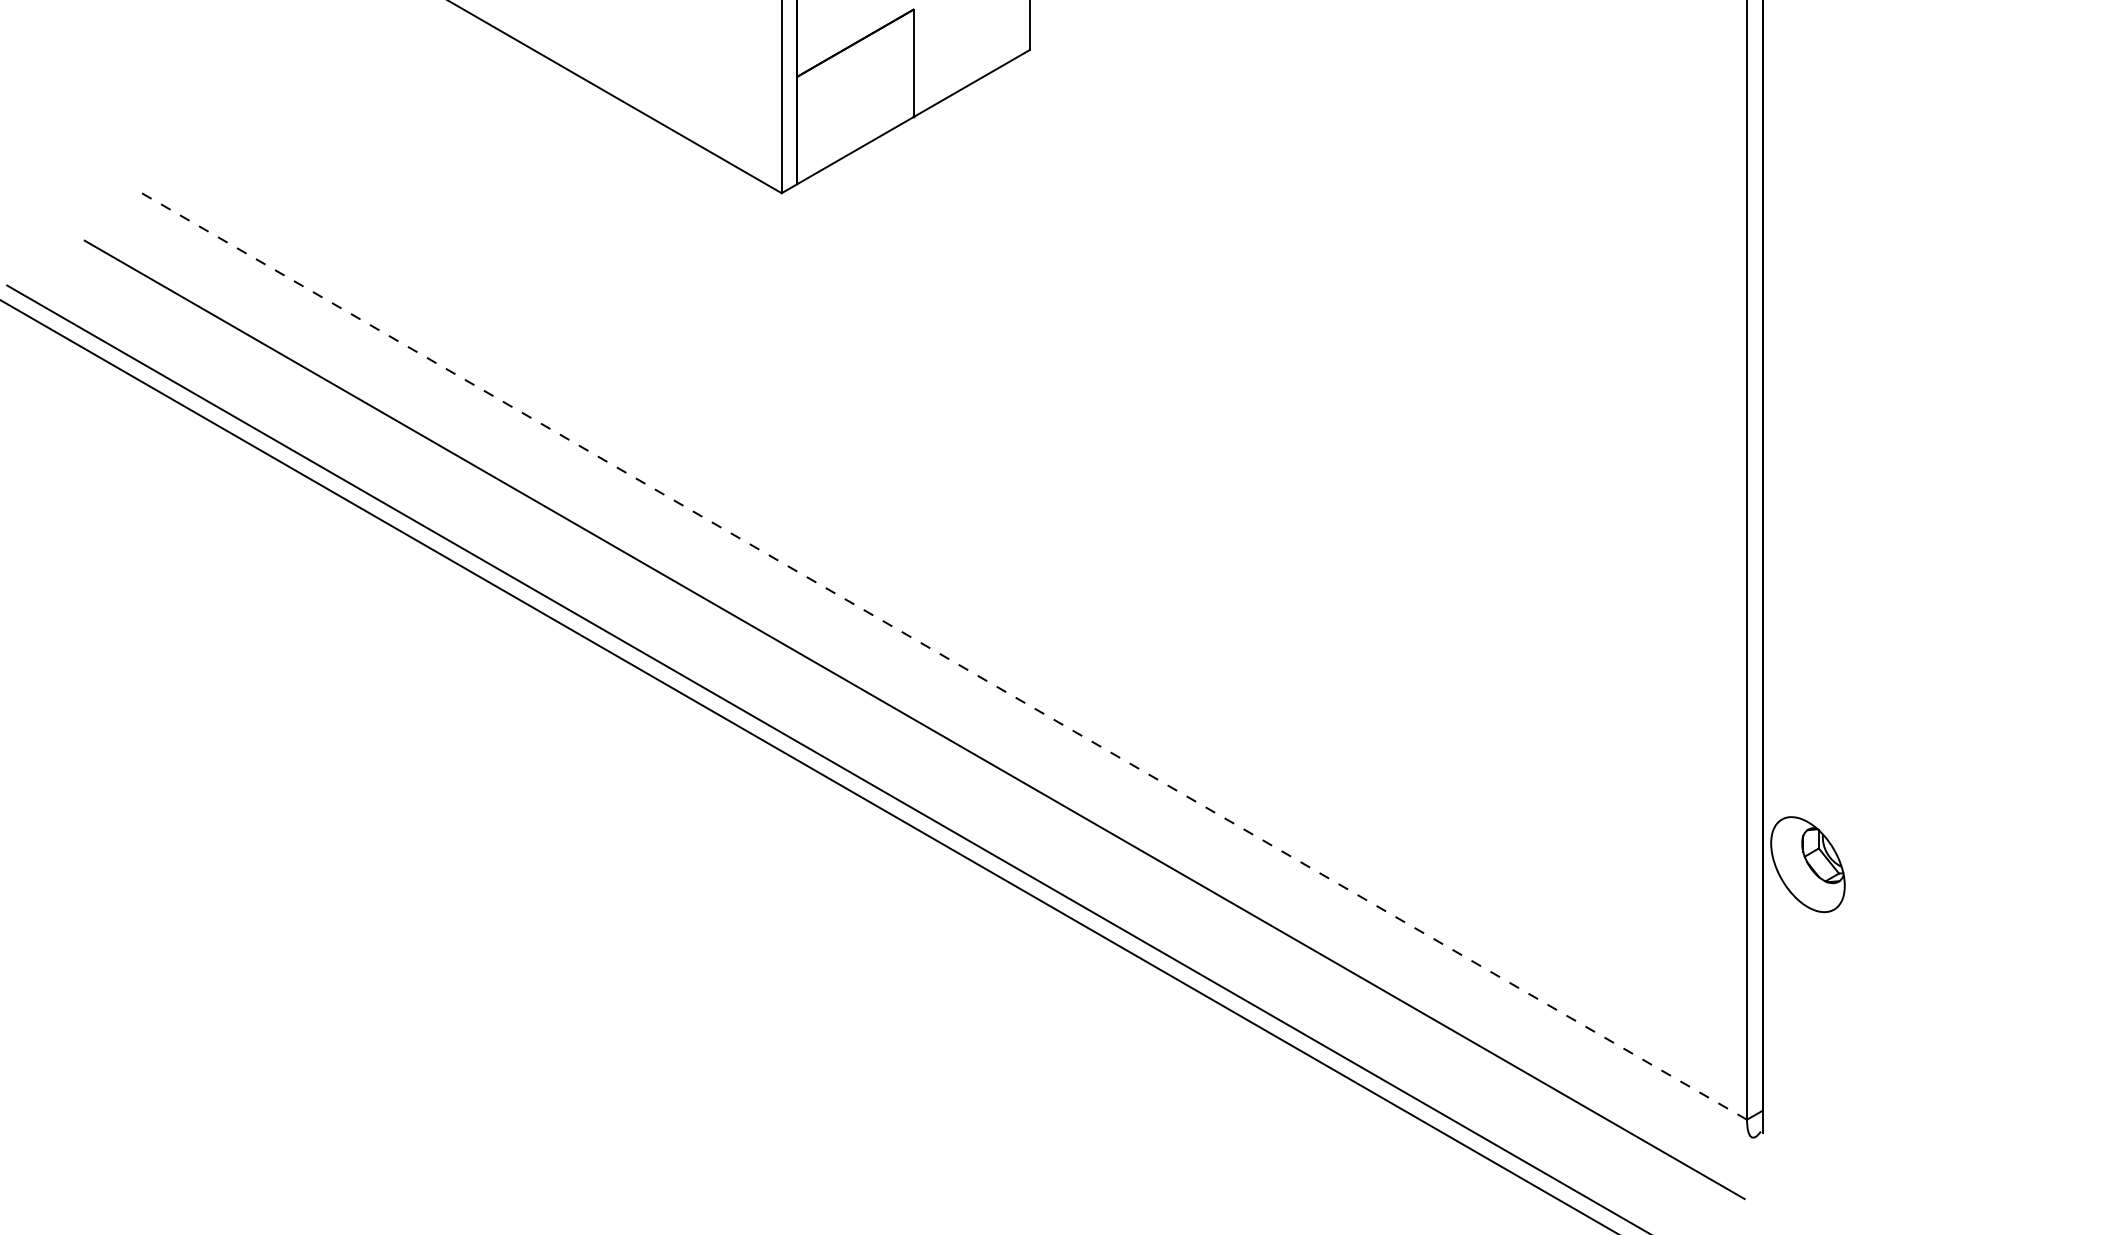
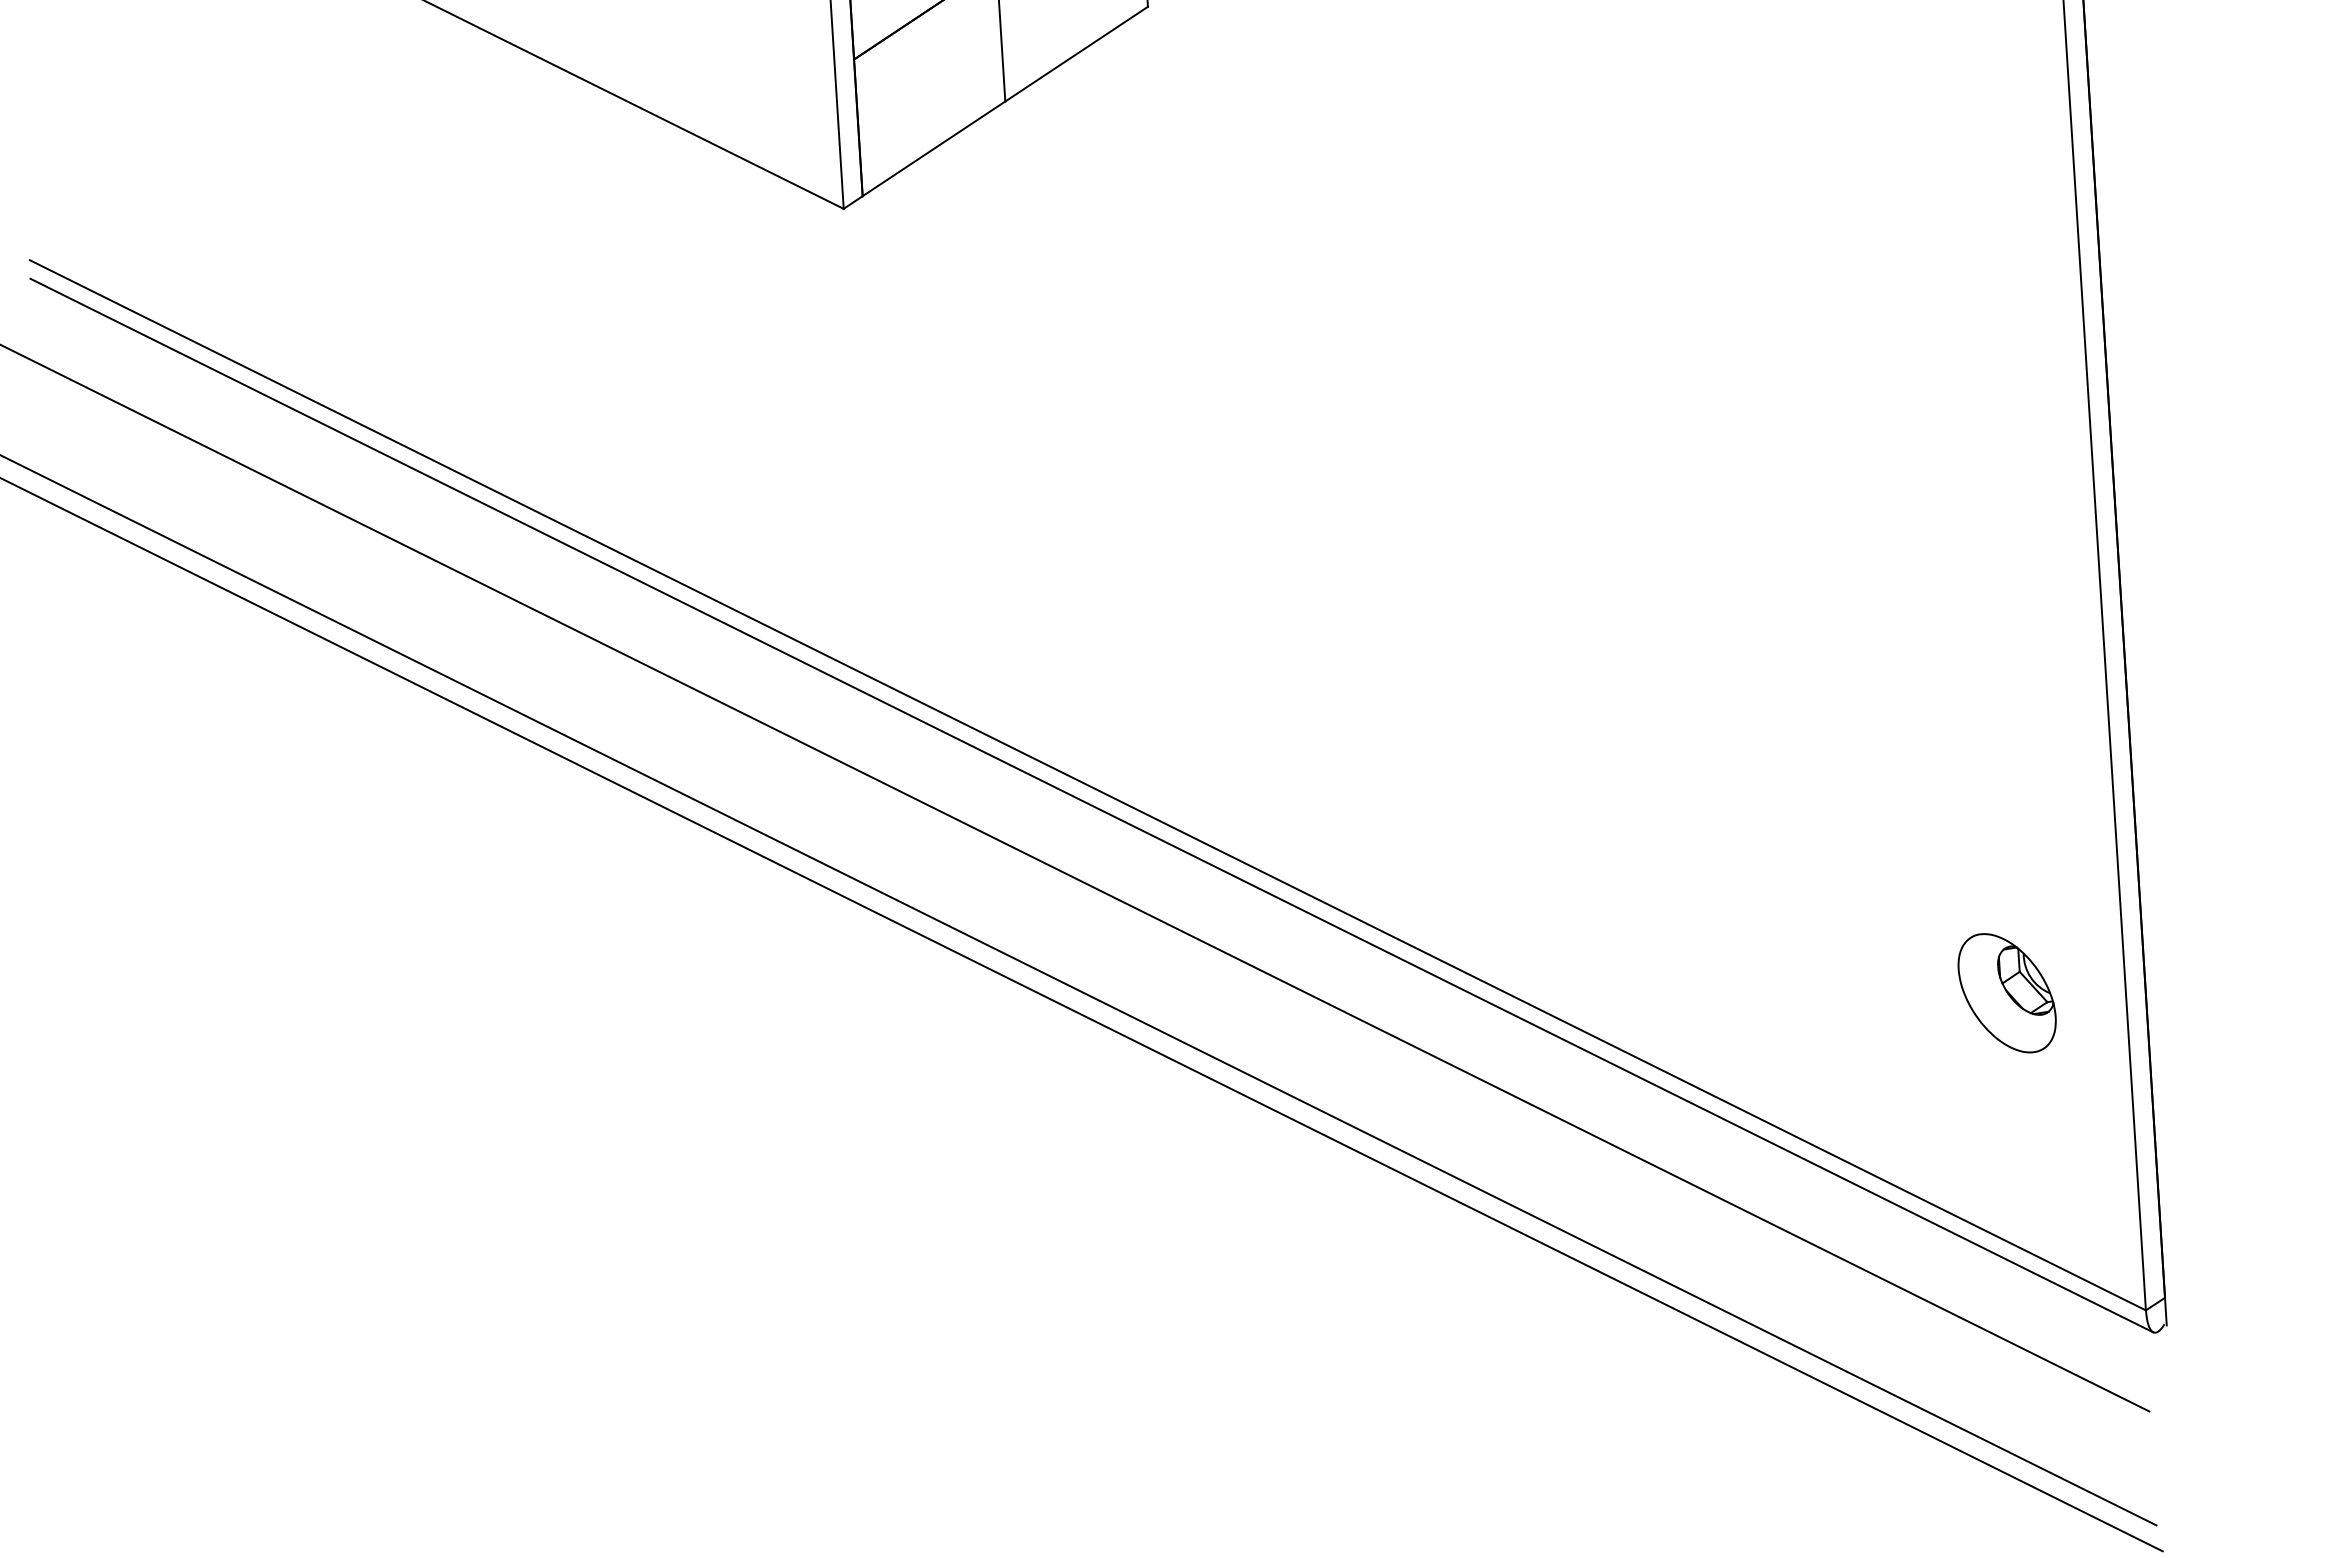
line: (944, 656) -> (1087, 785), dashed -> solid
line: (946, 672) -> (1091, 805), added
part: (1807, 864) -> (2006, 993), moved

